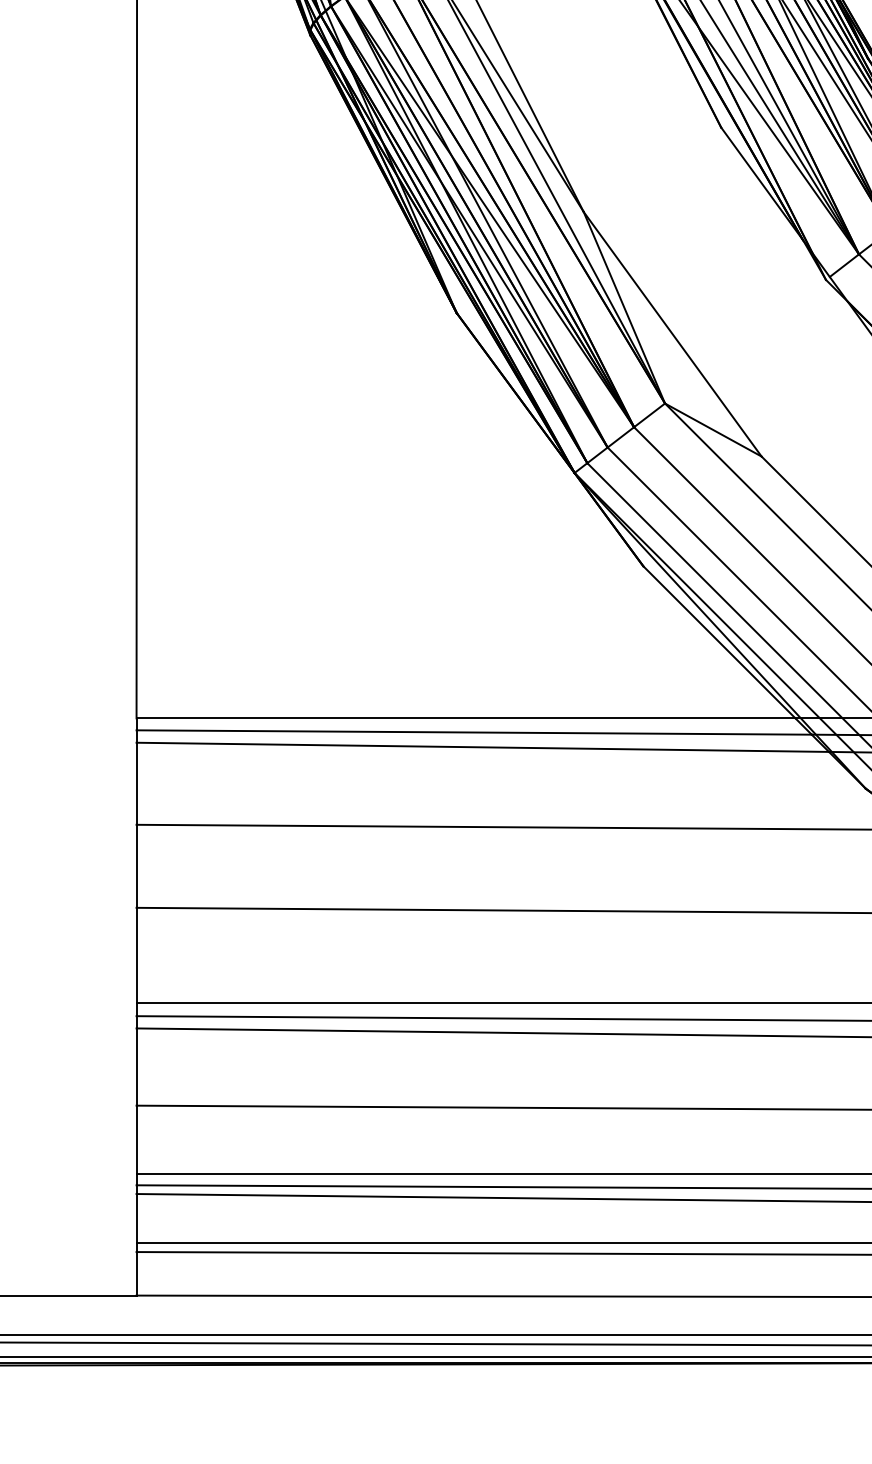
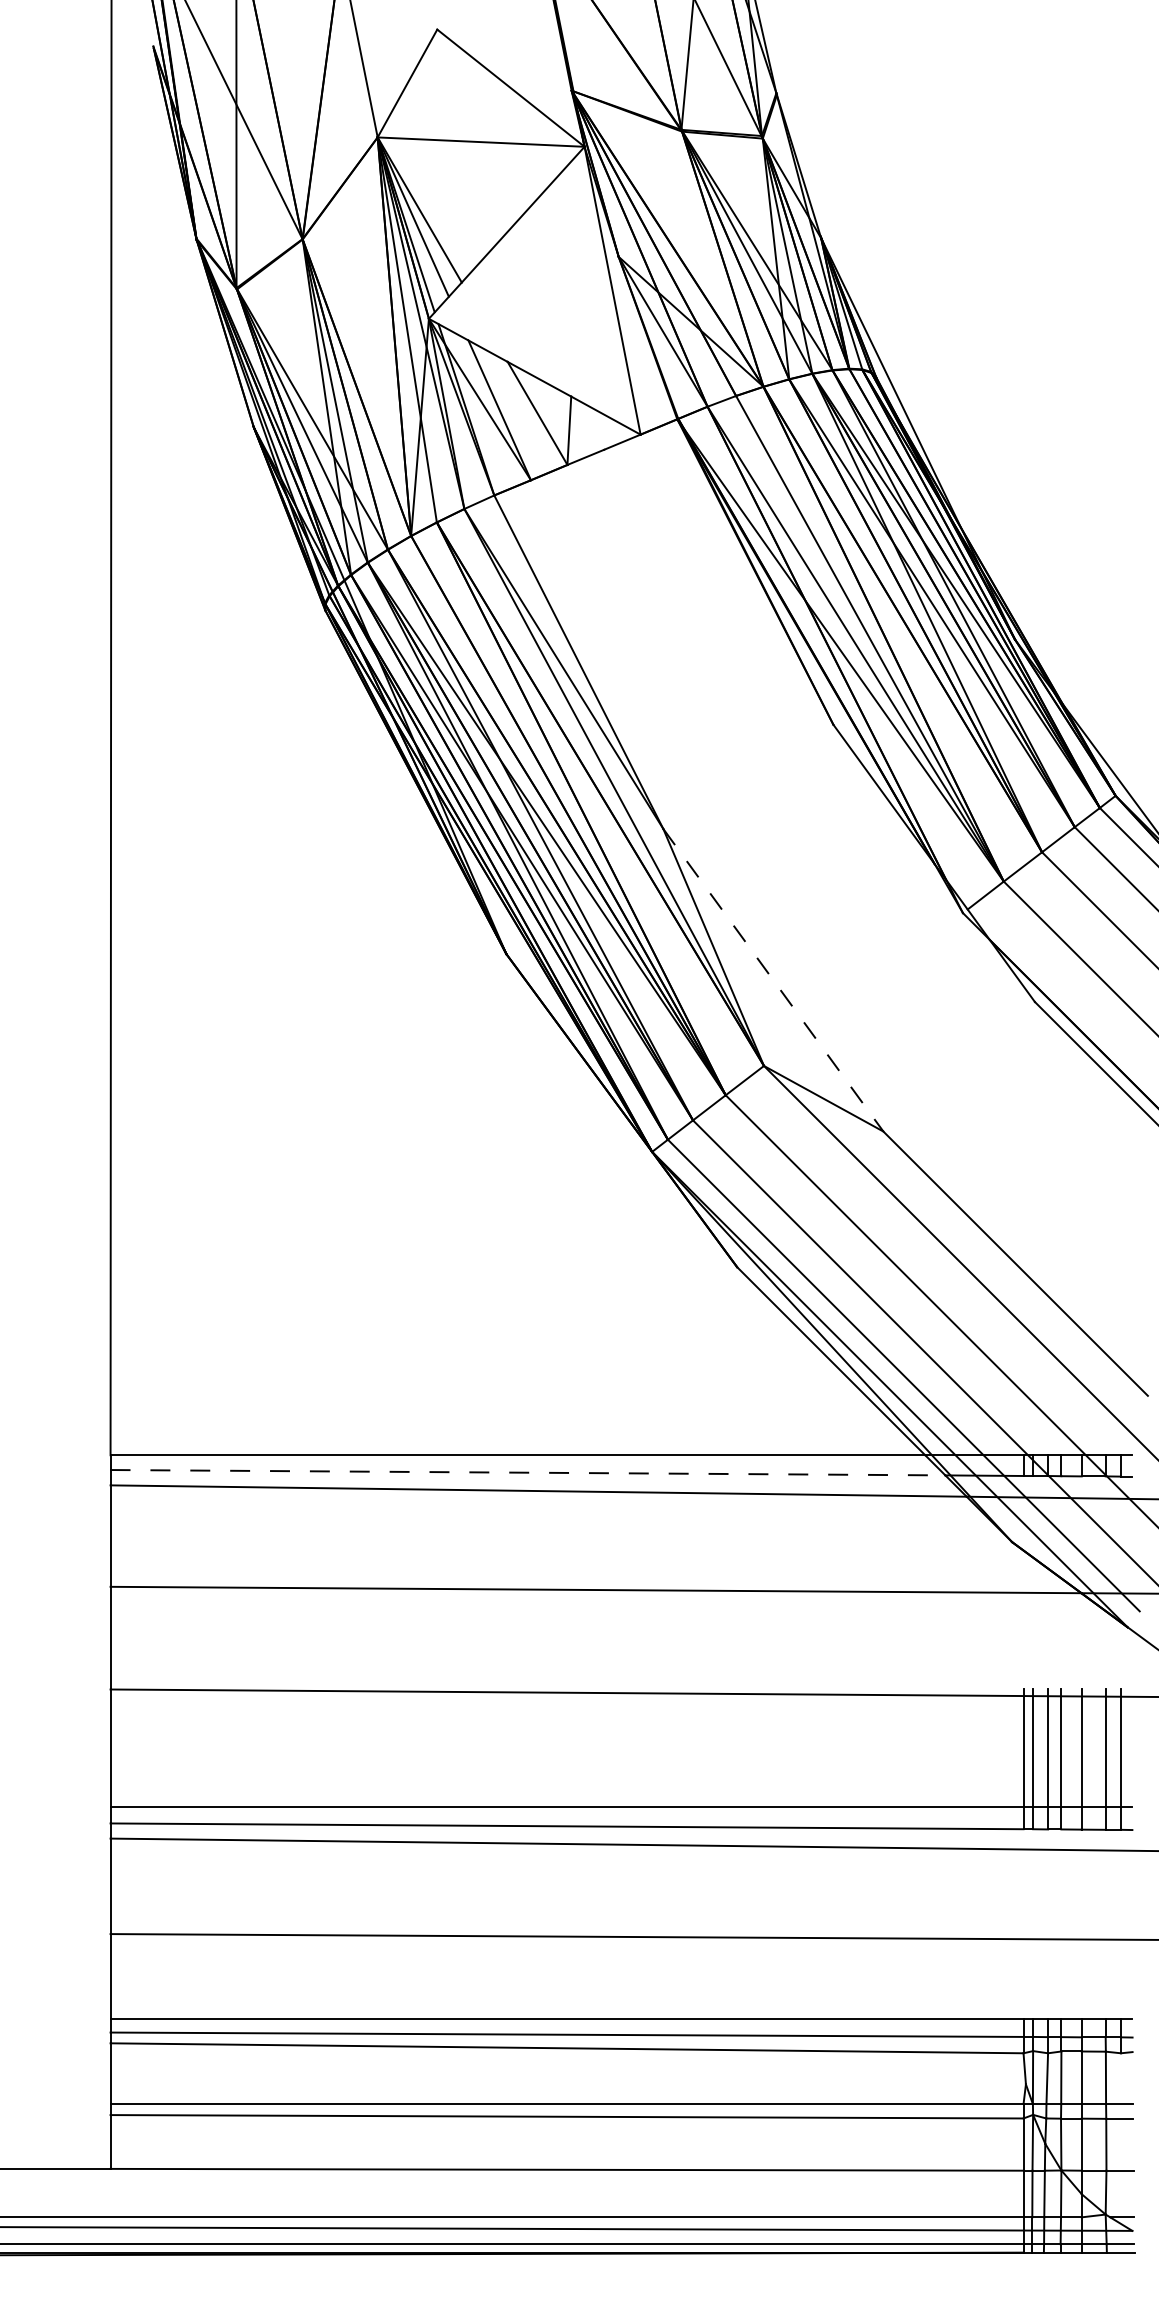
line: (672, 334) -> (773, 980), solid -> dashed
line: (474, 732) -> (528, 1472), solid -> dashed

